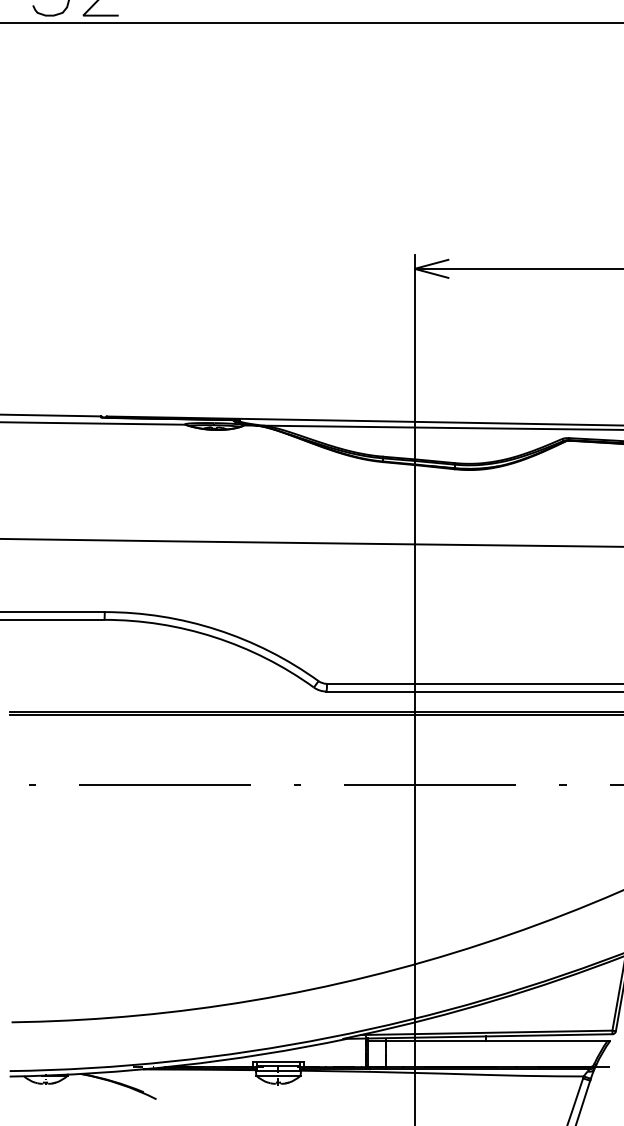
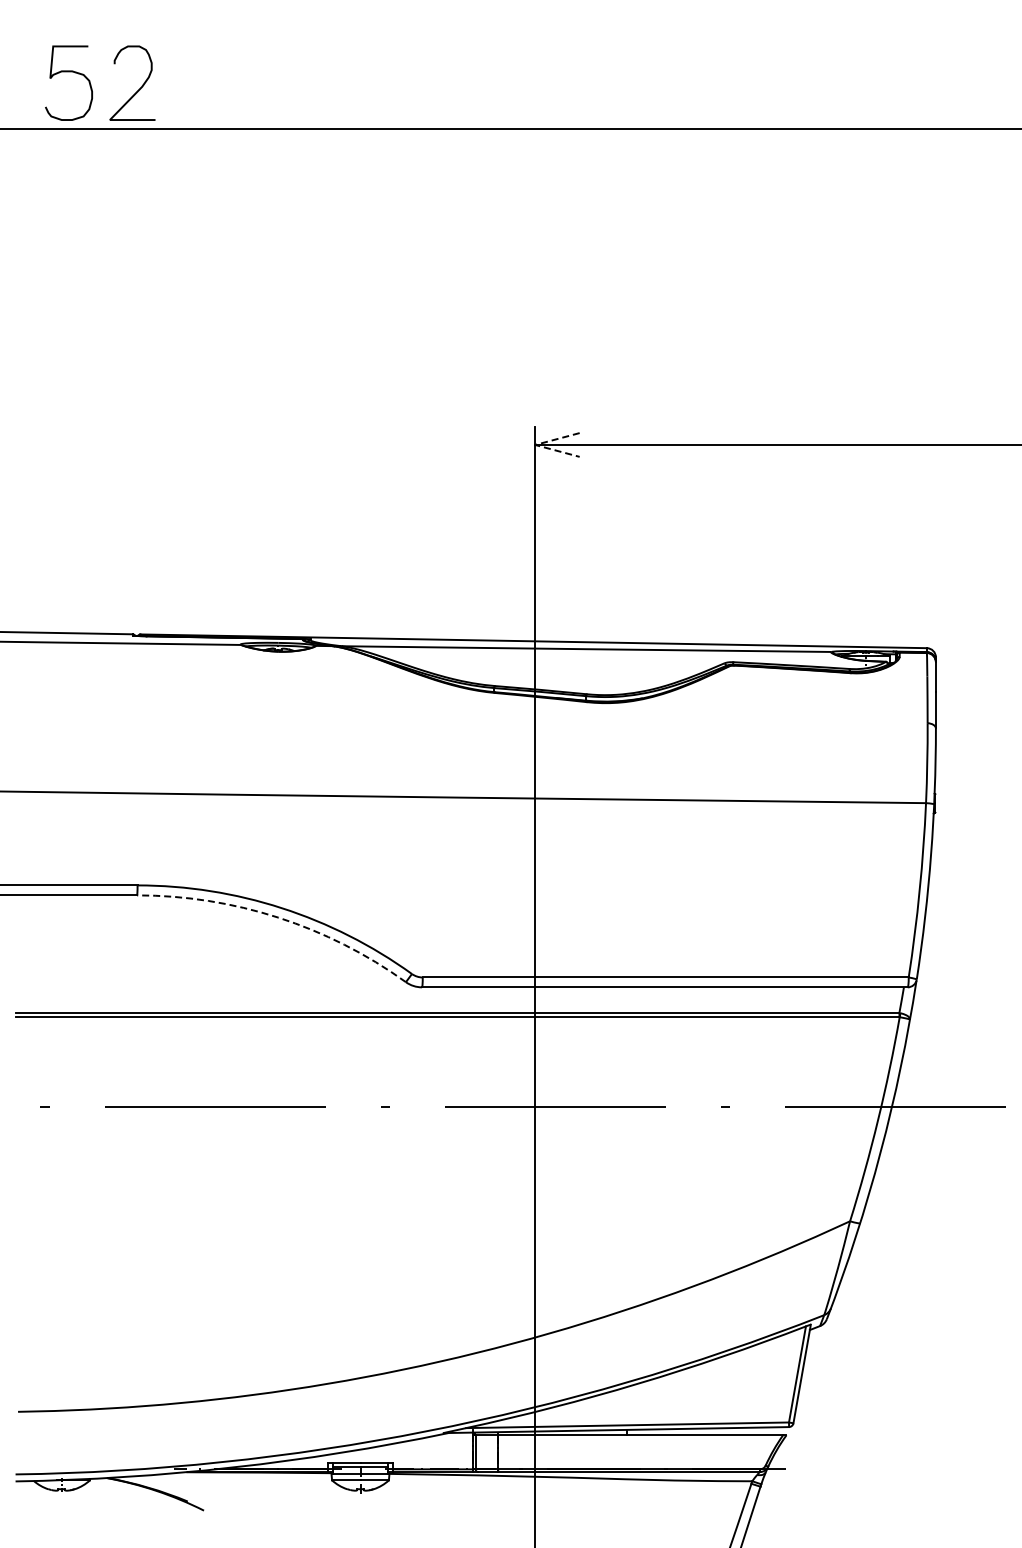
line: (414, 268) -> (535, 444), solid -> dashed
arc: (214, 637) -> (278, 917), solid -> dashed

